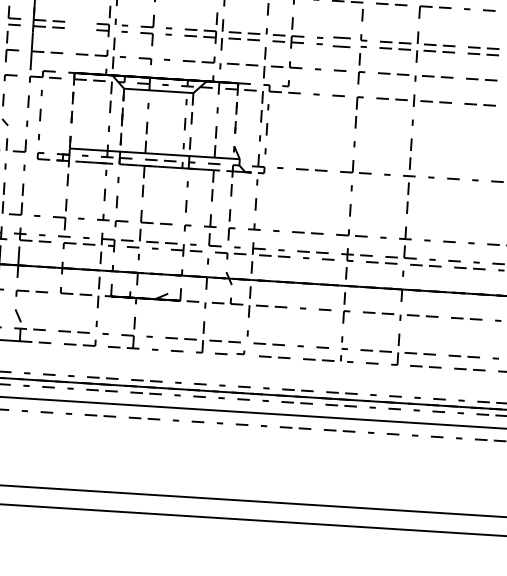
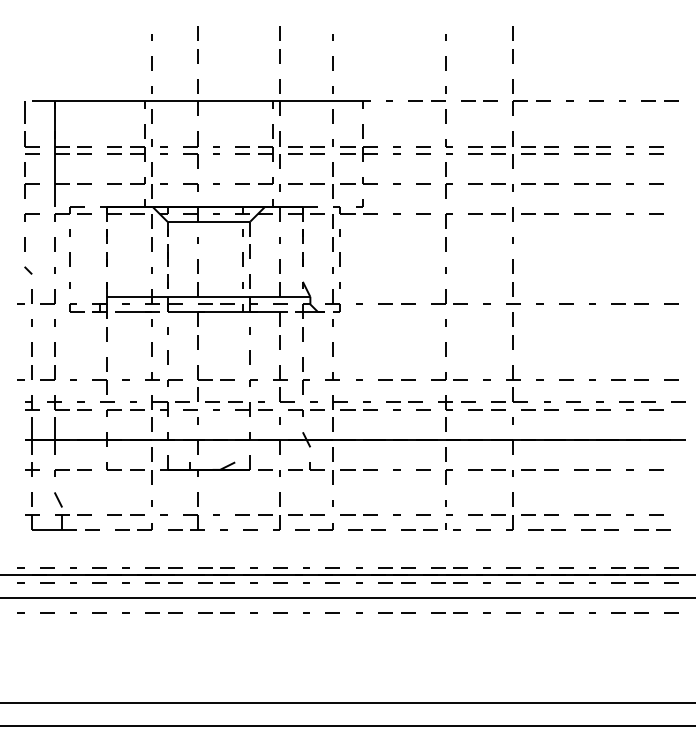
part: (83, 26) -> (114, 150), added
part: (342, 42) -> (423, 150), size x0.71
part: (240, 352) -> (325, 526), size x1.67

